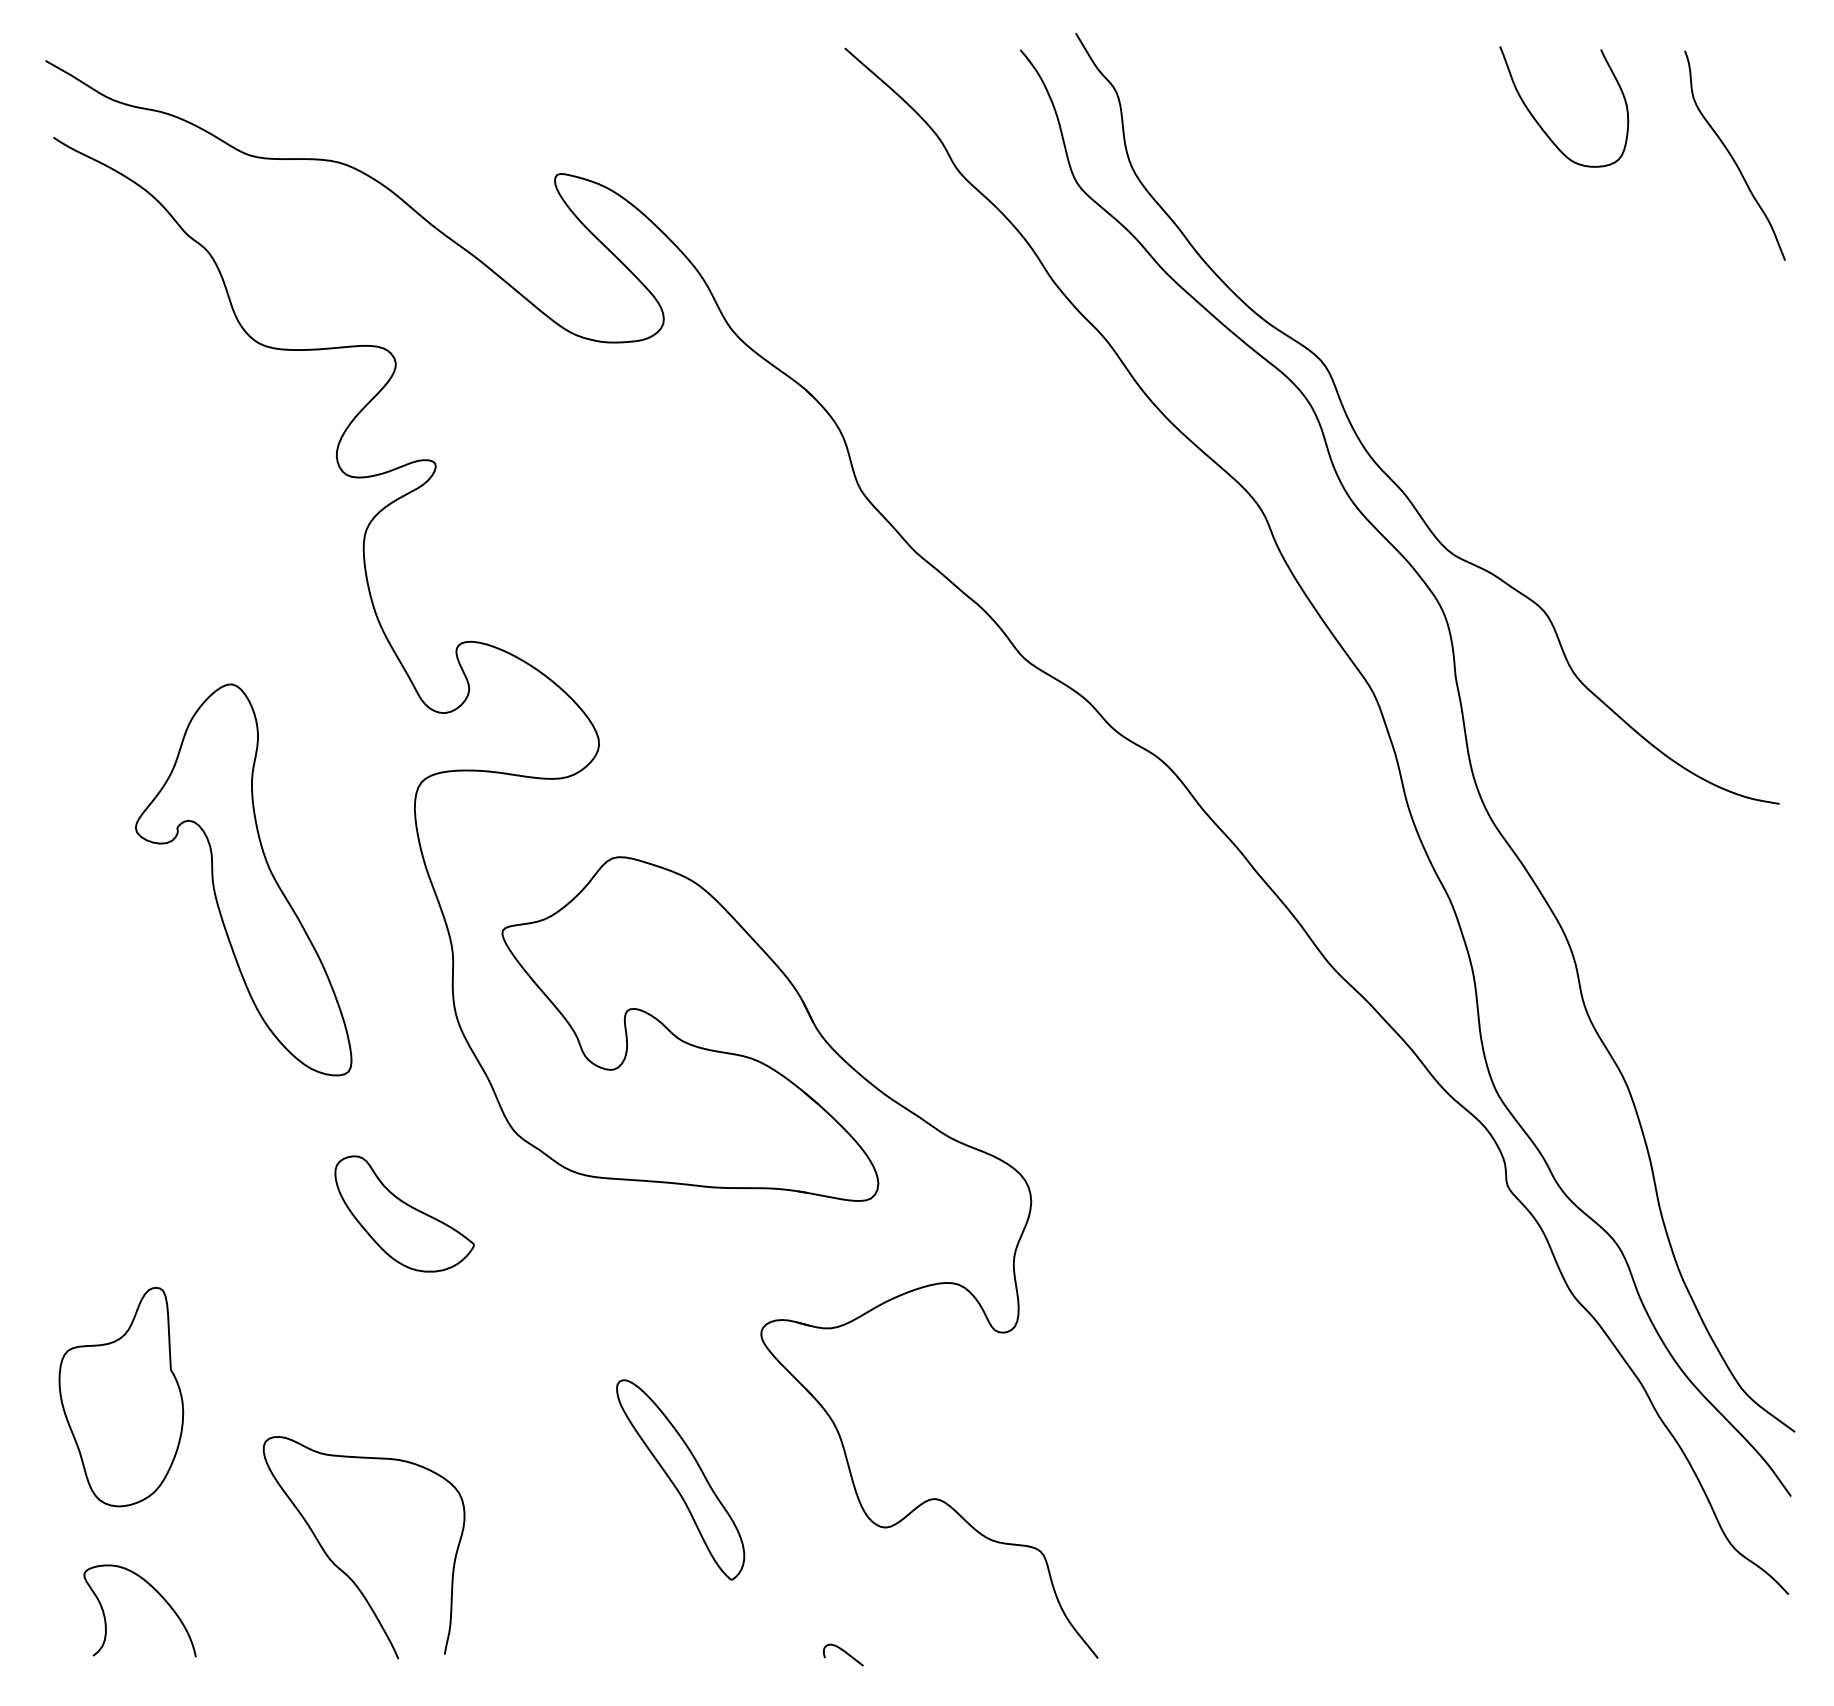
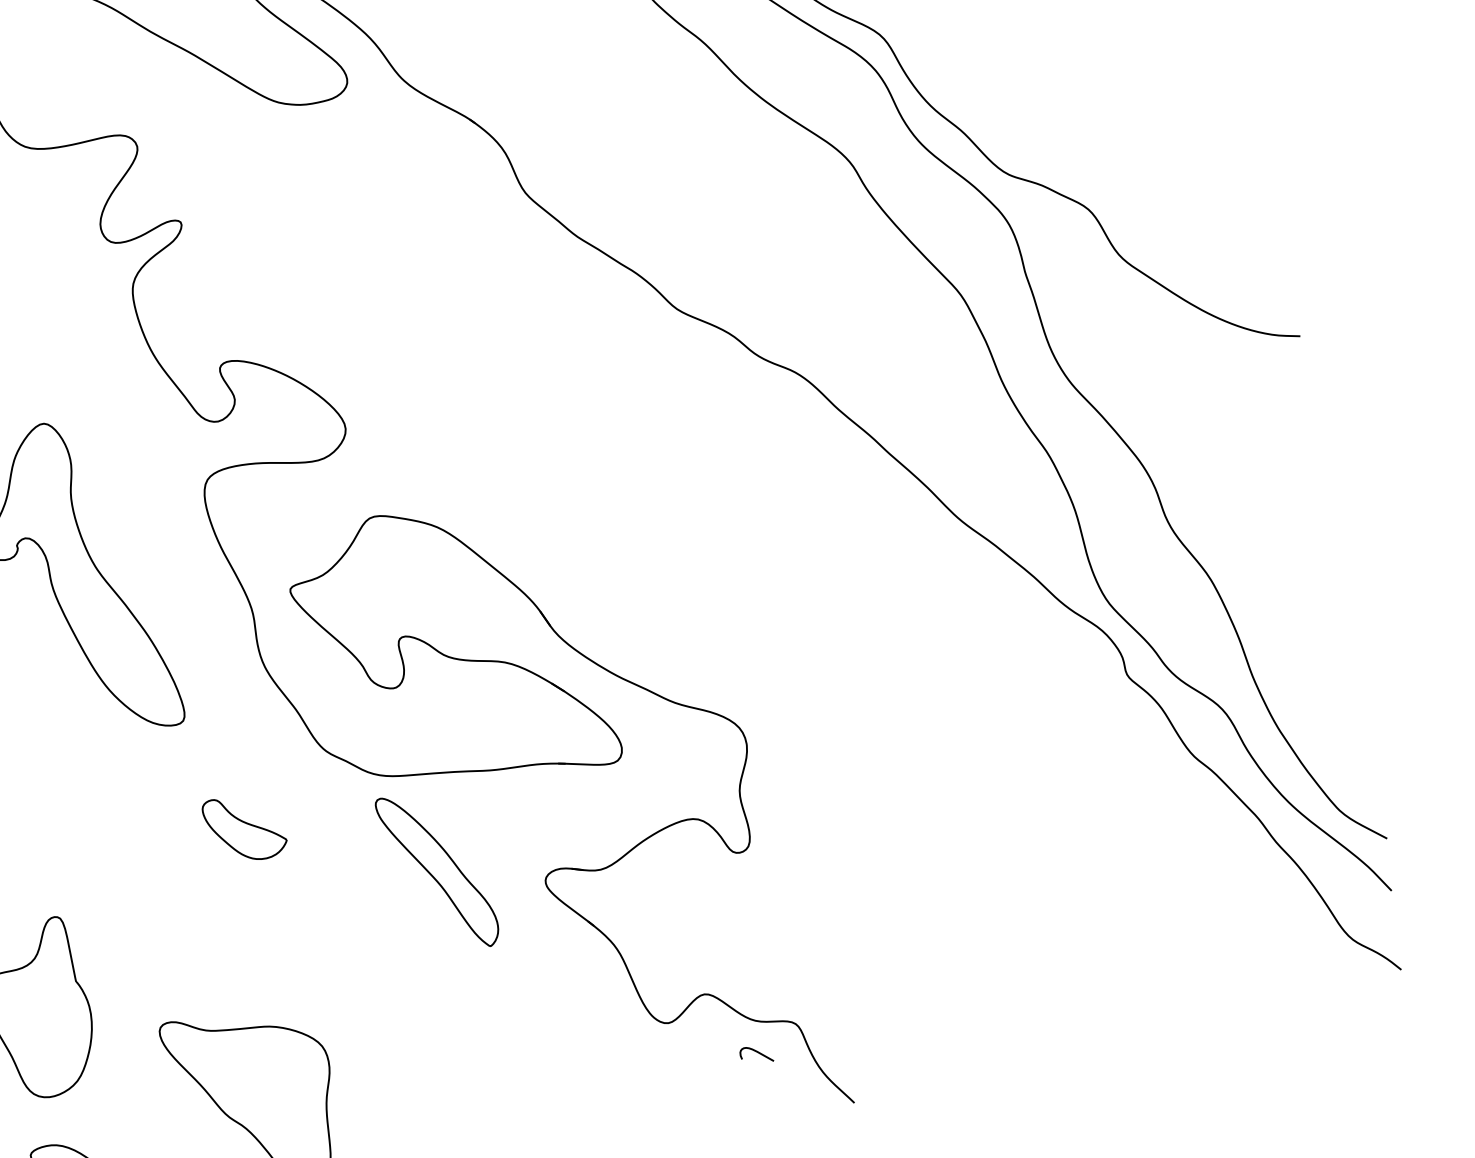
part: (404, 1213) -> (244, 828), size x0.7
part: (680, 1479) -> (437, 871), moved
curve: (844, 1652) -> (757, 1052), moved

